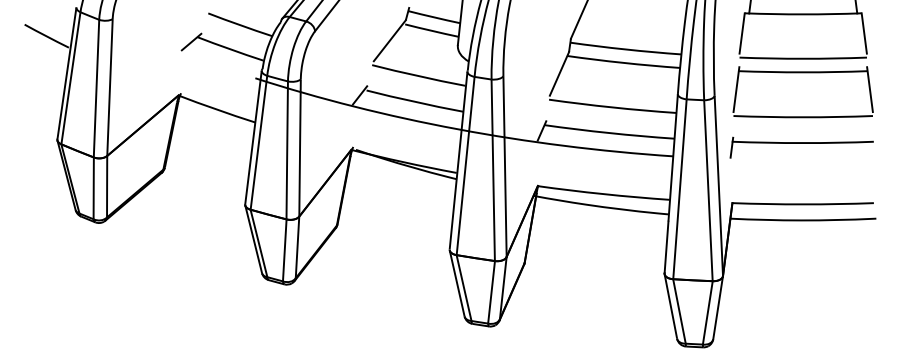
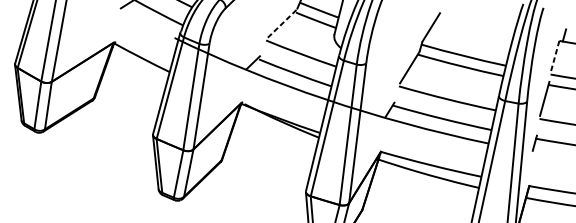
line: (742, 33) -> (555, 56), solid -> dashed
line: (389, 40) -> (282, 23), solid -> dashed

